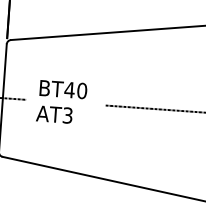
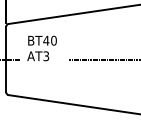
text: (60, 102) -> (41, 48), moved

